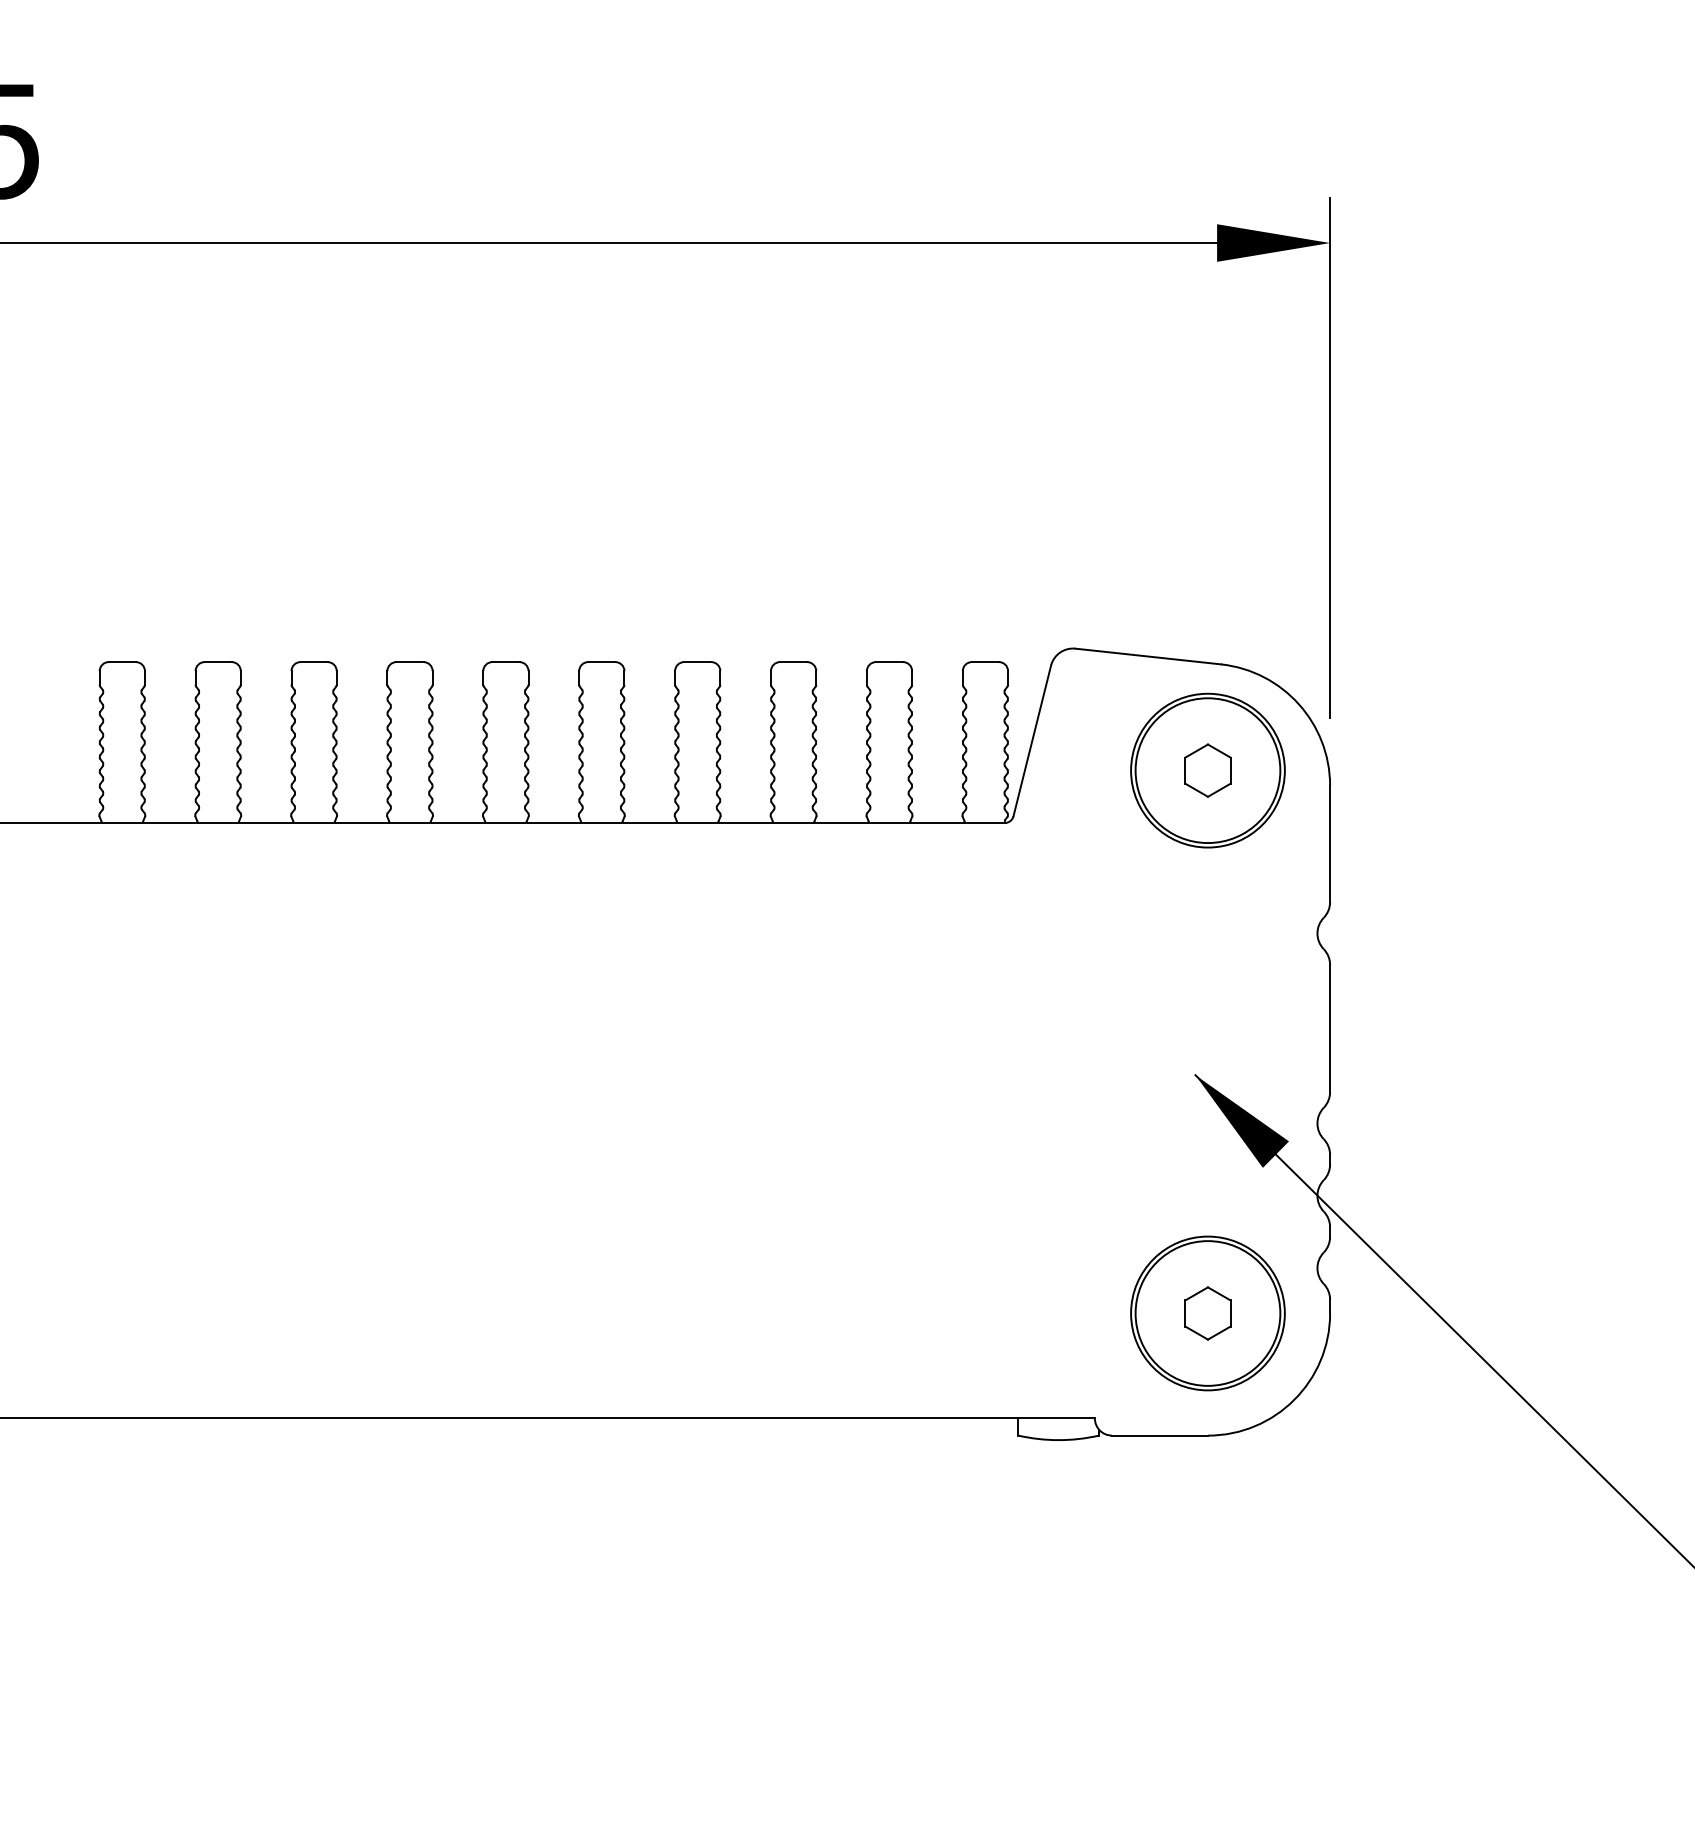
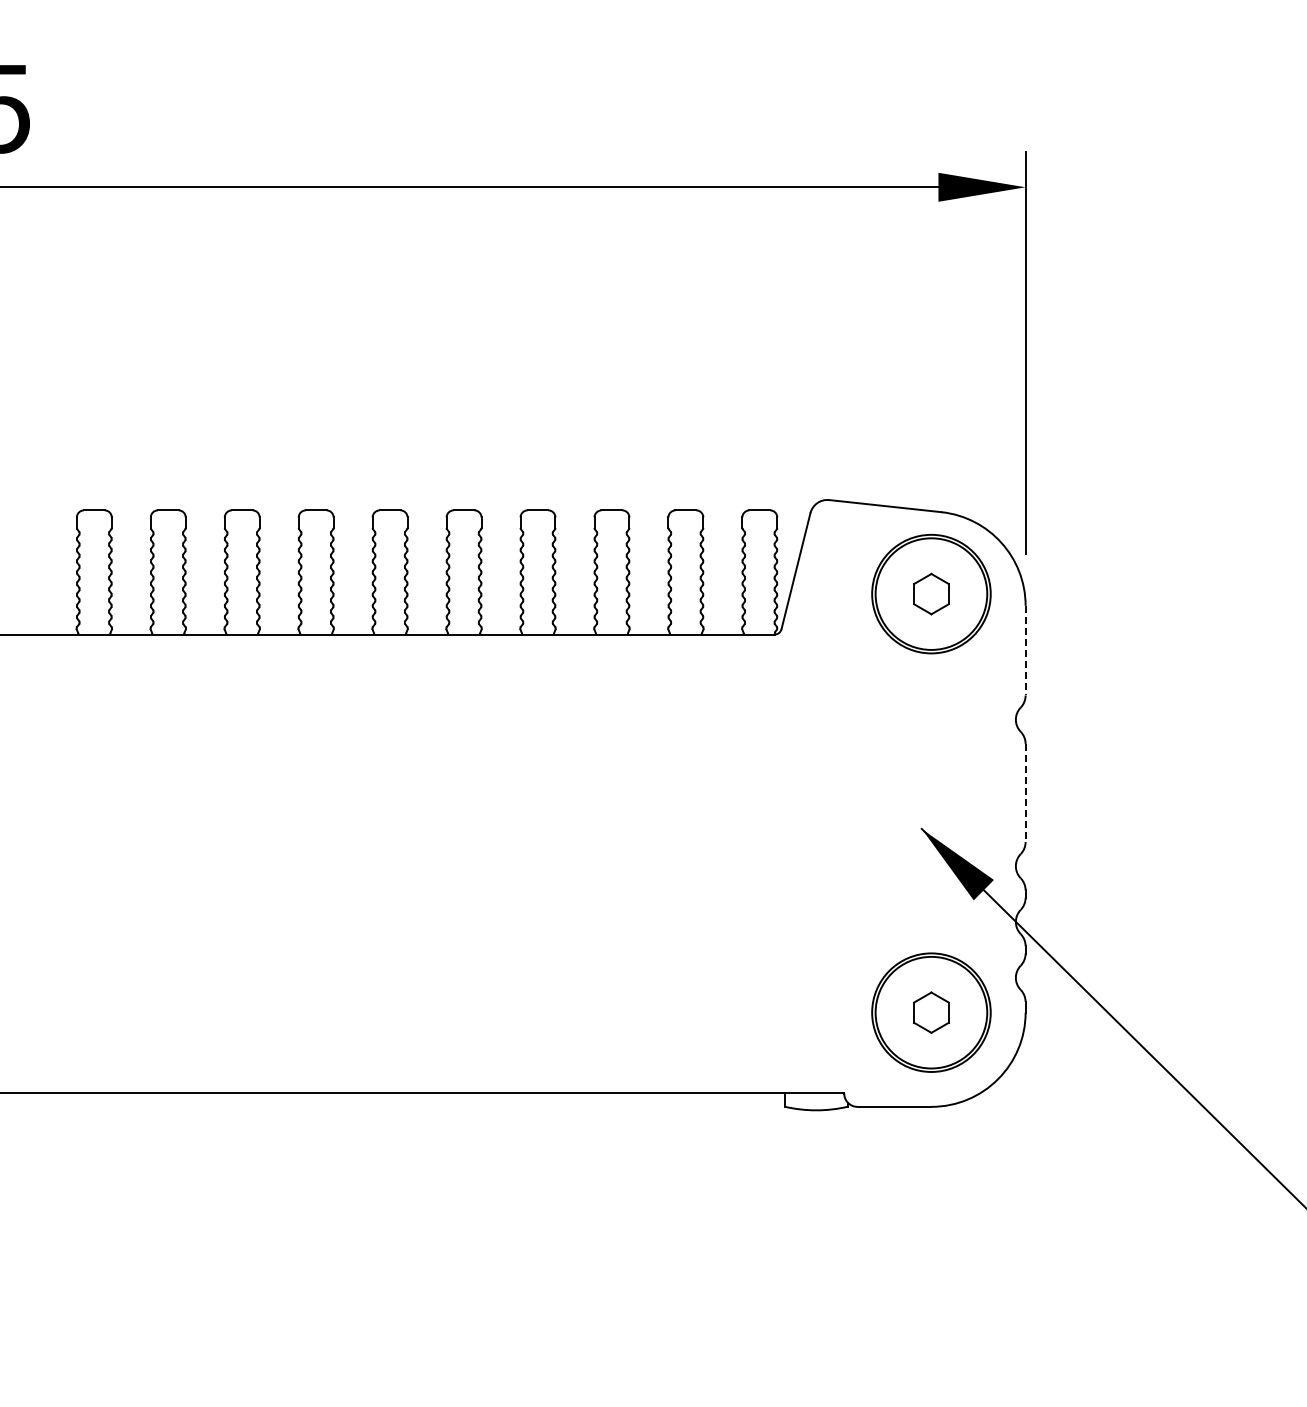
line: (1329, 843) -> (1025, 650), solid -> dashed
line: (1329, 1029) -> (1025, 793), solid -> dashed

